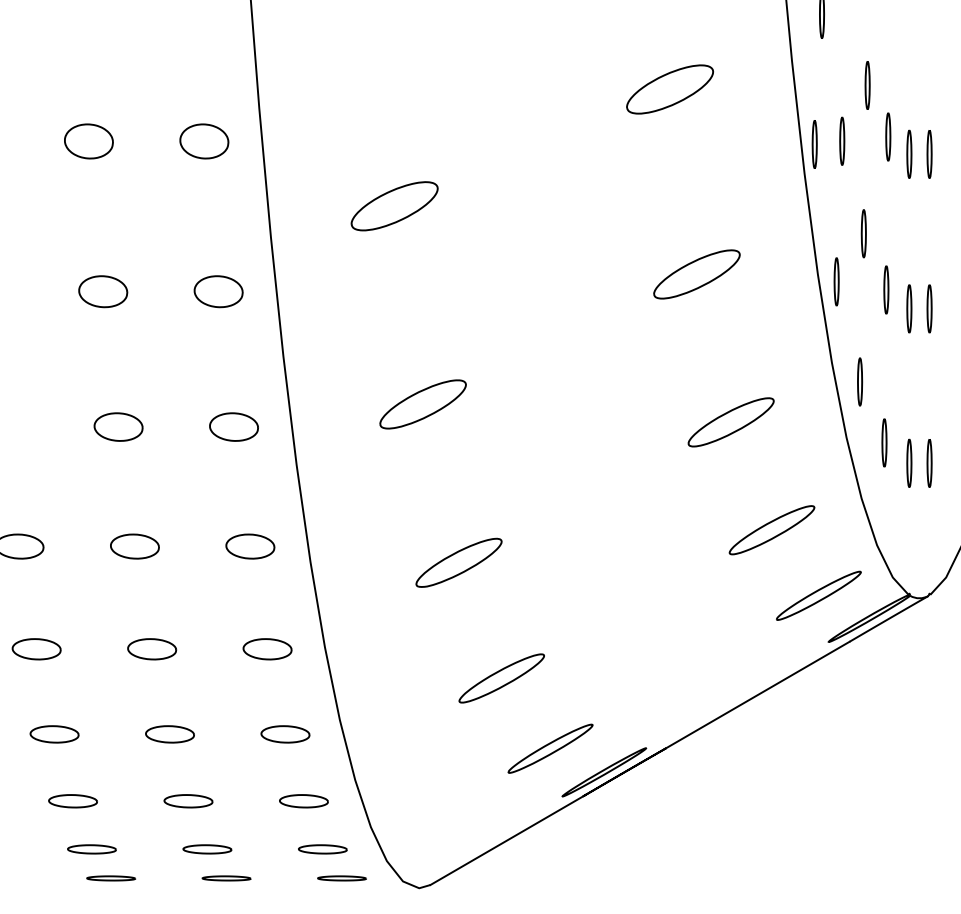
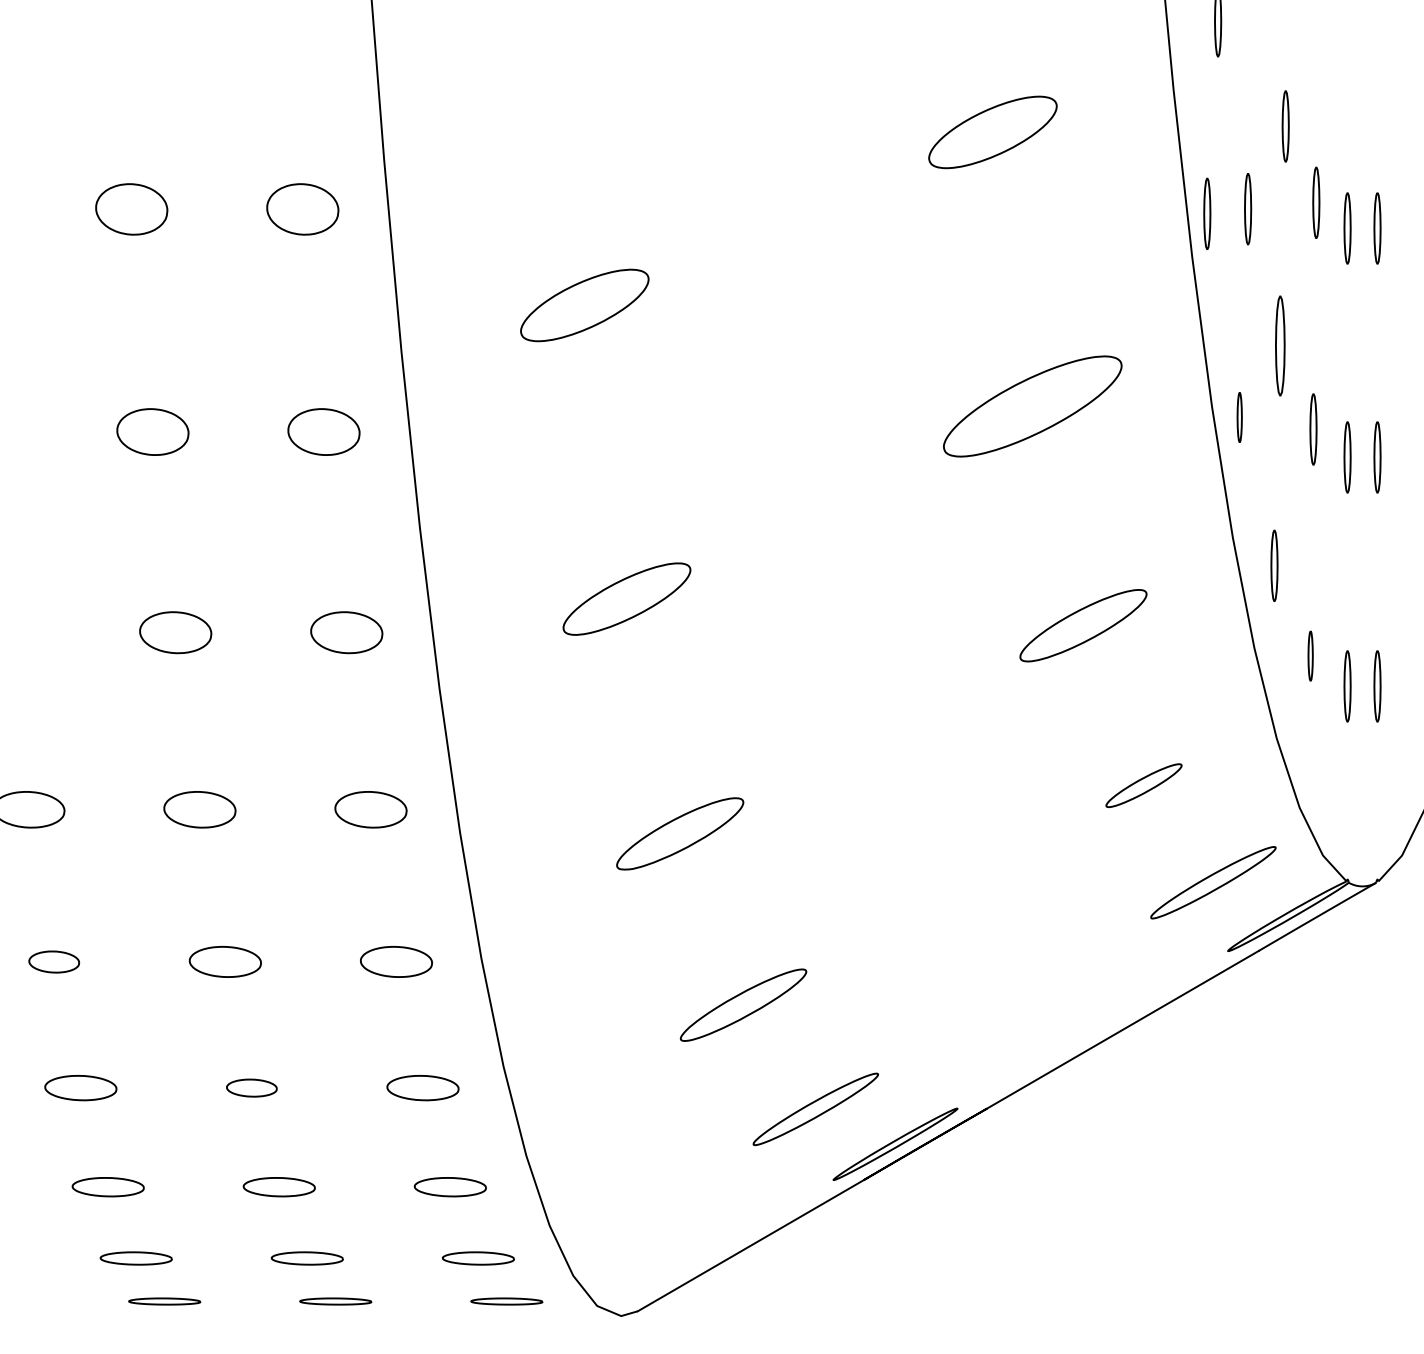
part: (863, 233) -> (1279, 345), size x1.4
part: (696, 274) -> (1032, 406), size x1.4
part: (836, 281) -> (1239, 416), size x0.7
part: (884, 442) -> (1310, 655), size x0.7
part: (771, 530) -> (1143, 785), size x0.6
part: (36, 649) -> (54, 962), size x0.7
part: (169, 734) -> (251, 1088), size x0.7

